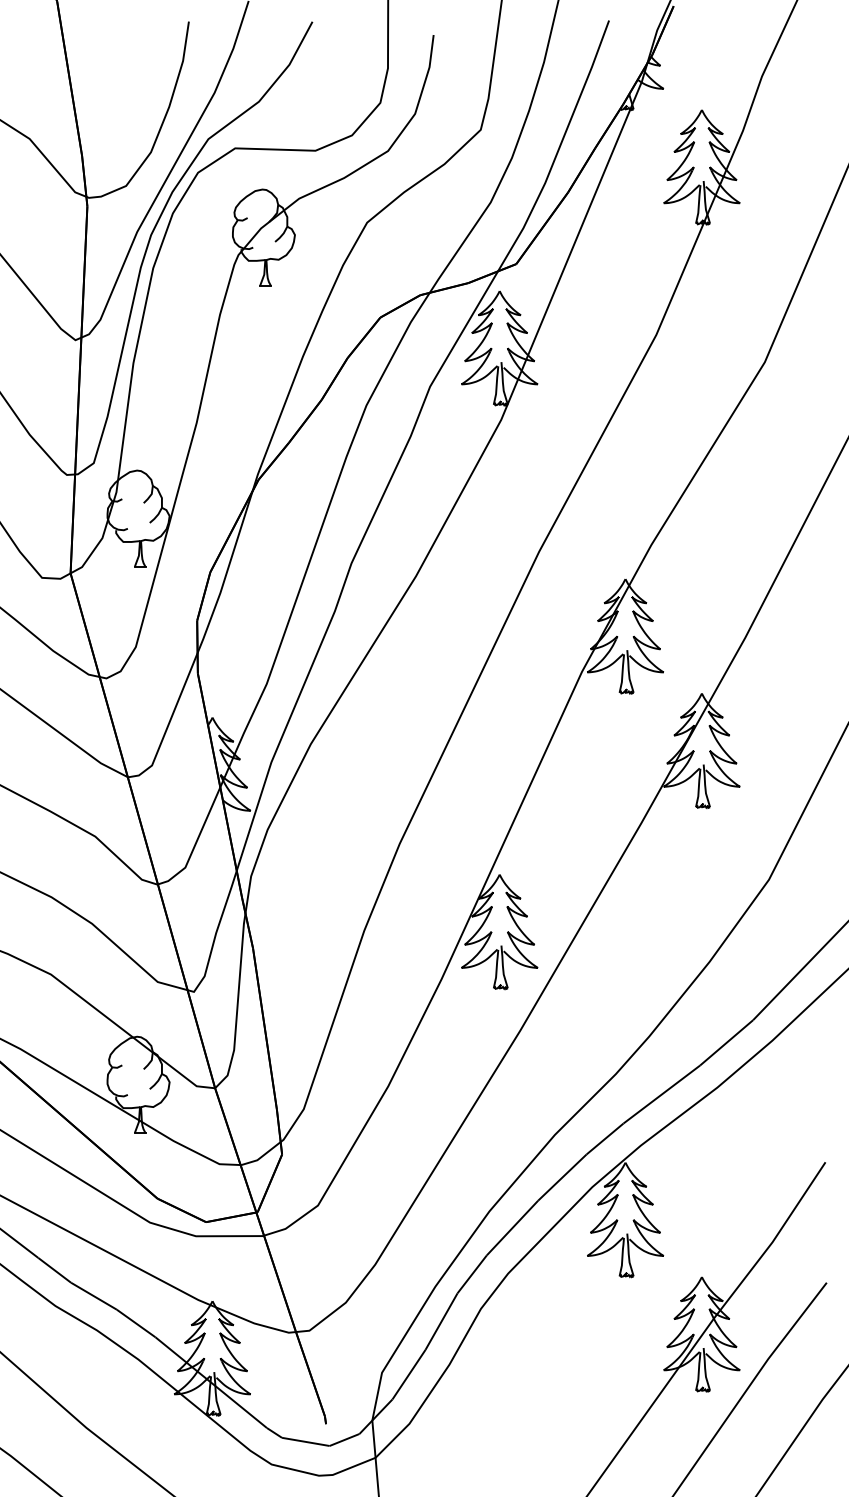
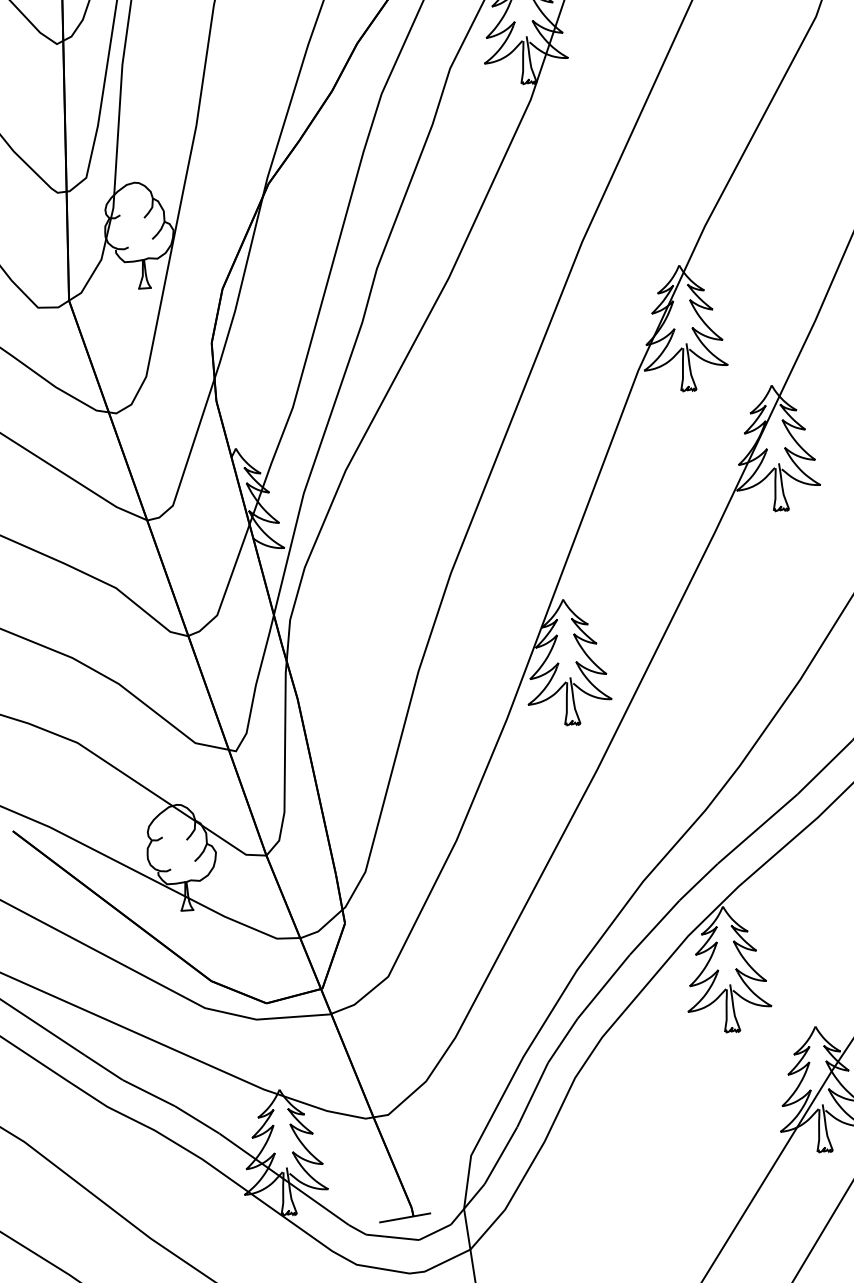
line: (318, 1424) -> (405, 1217), added

